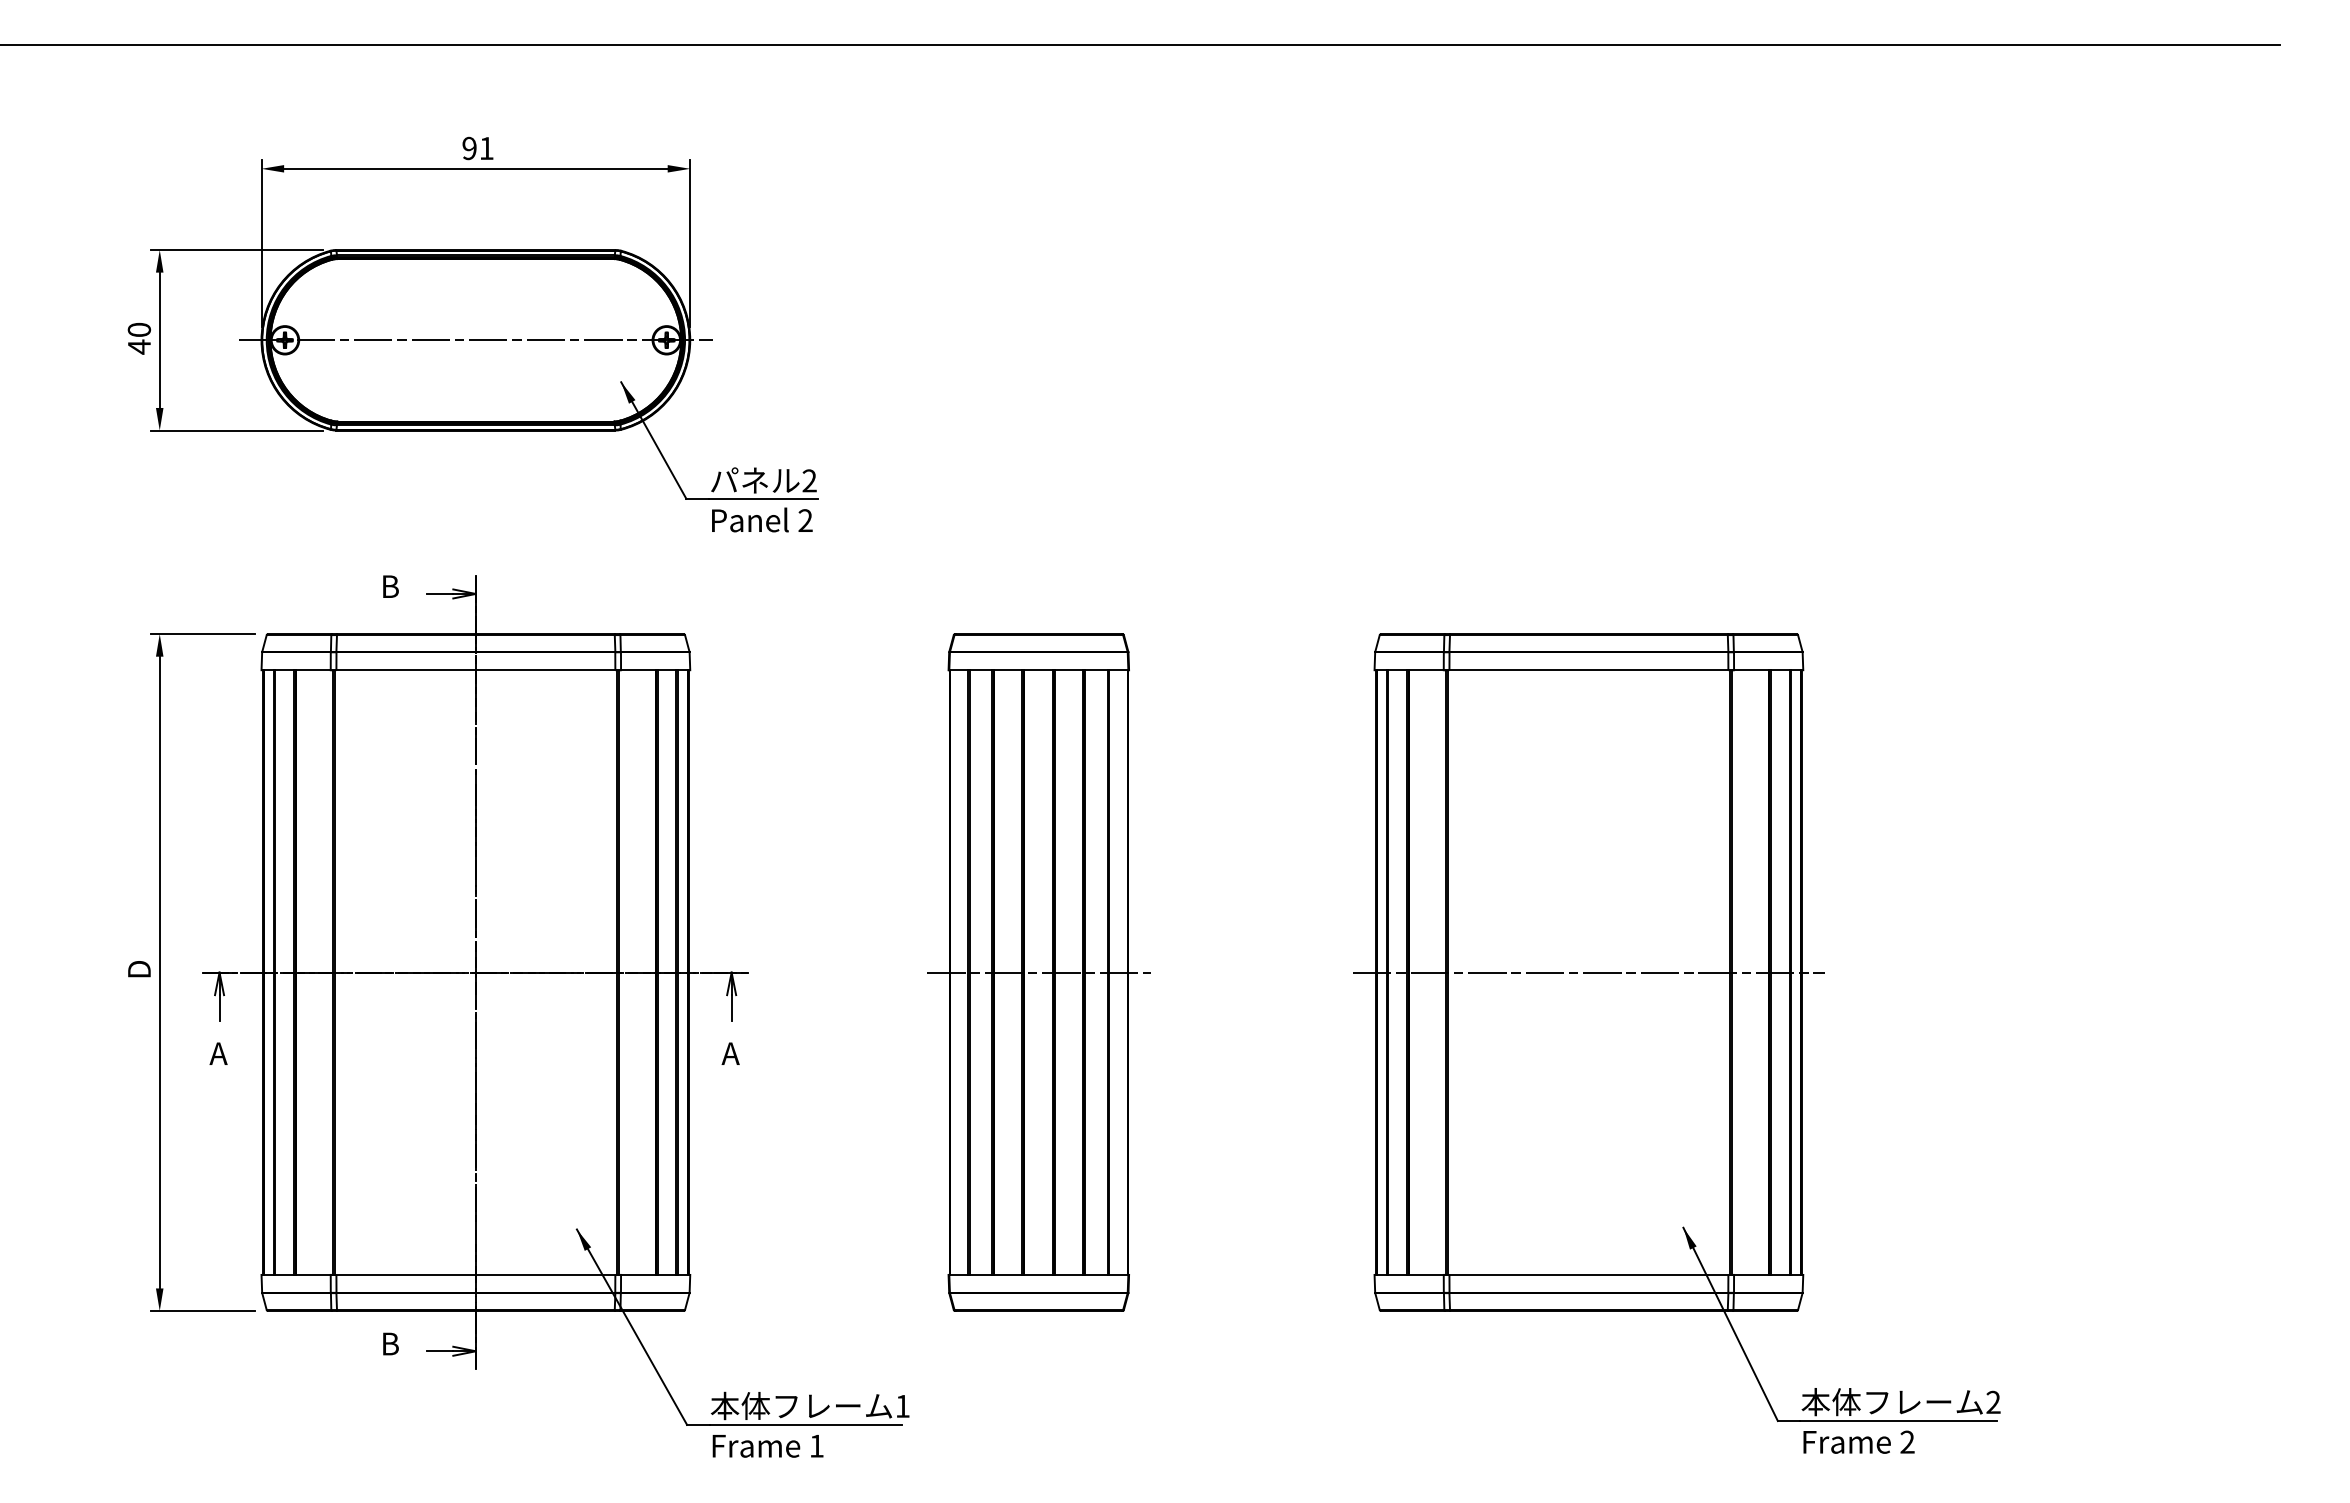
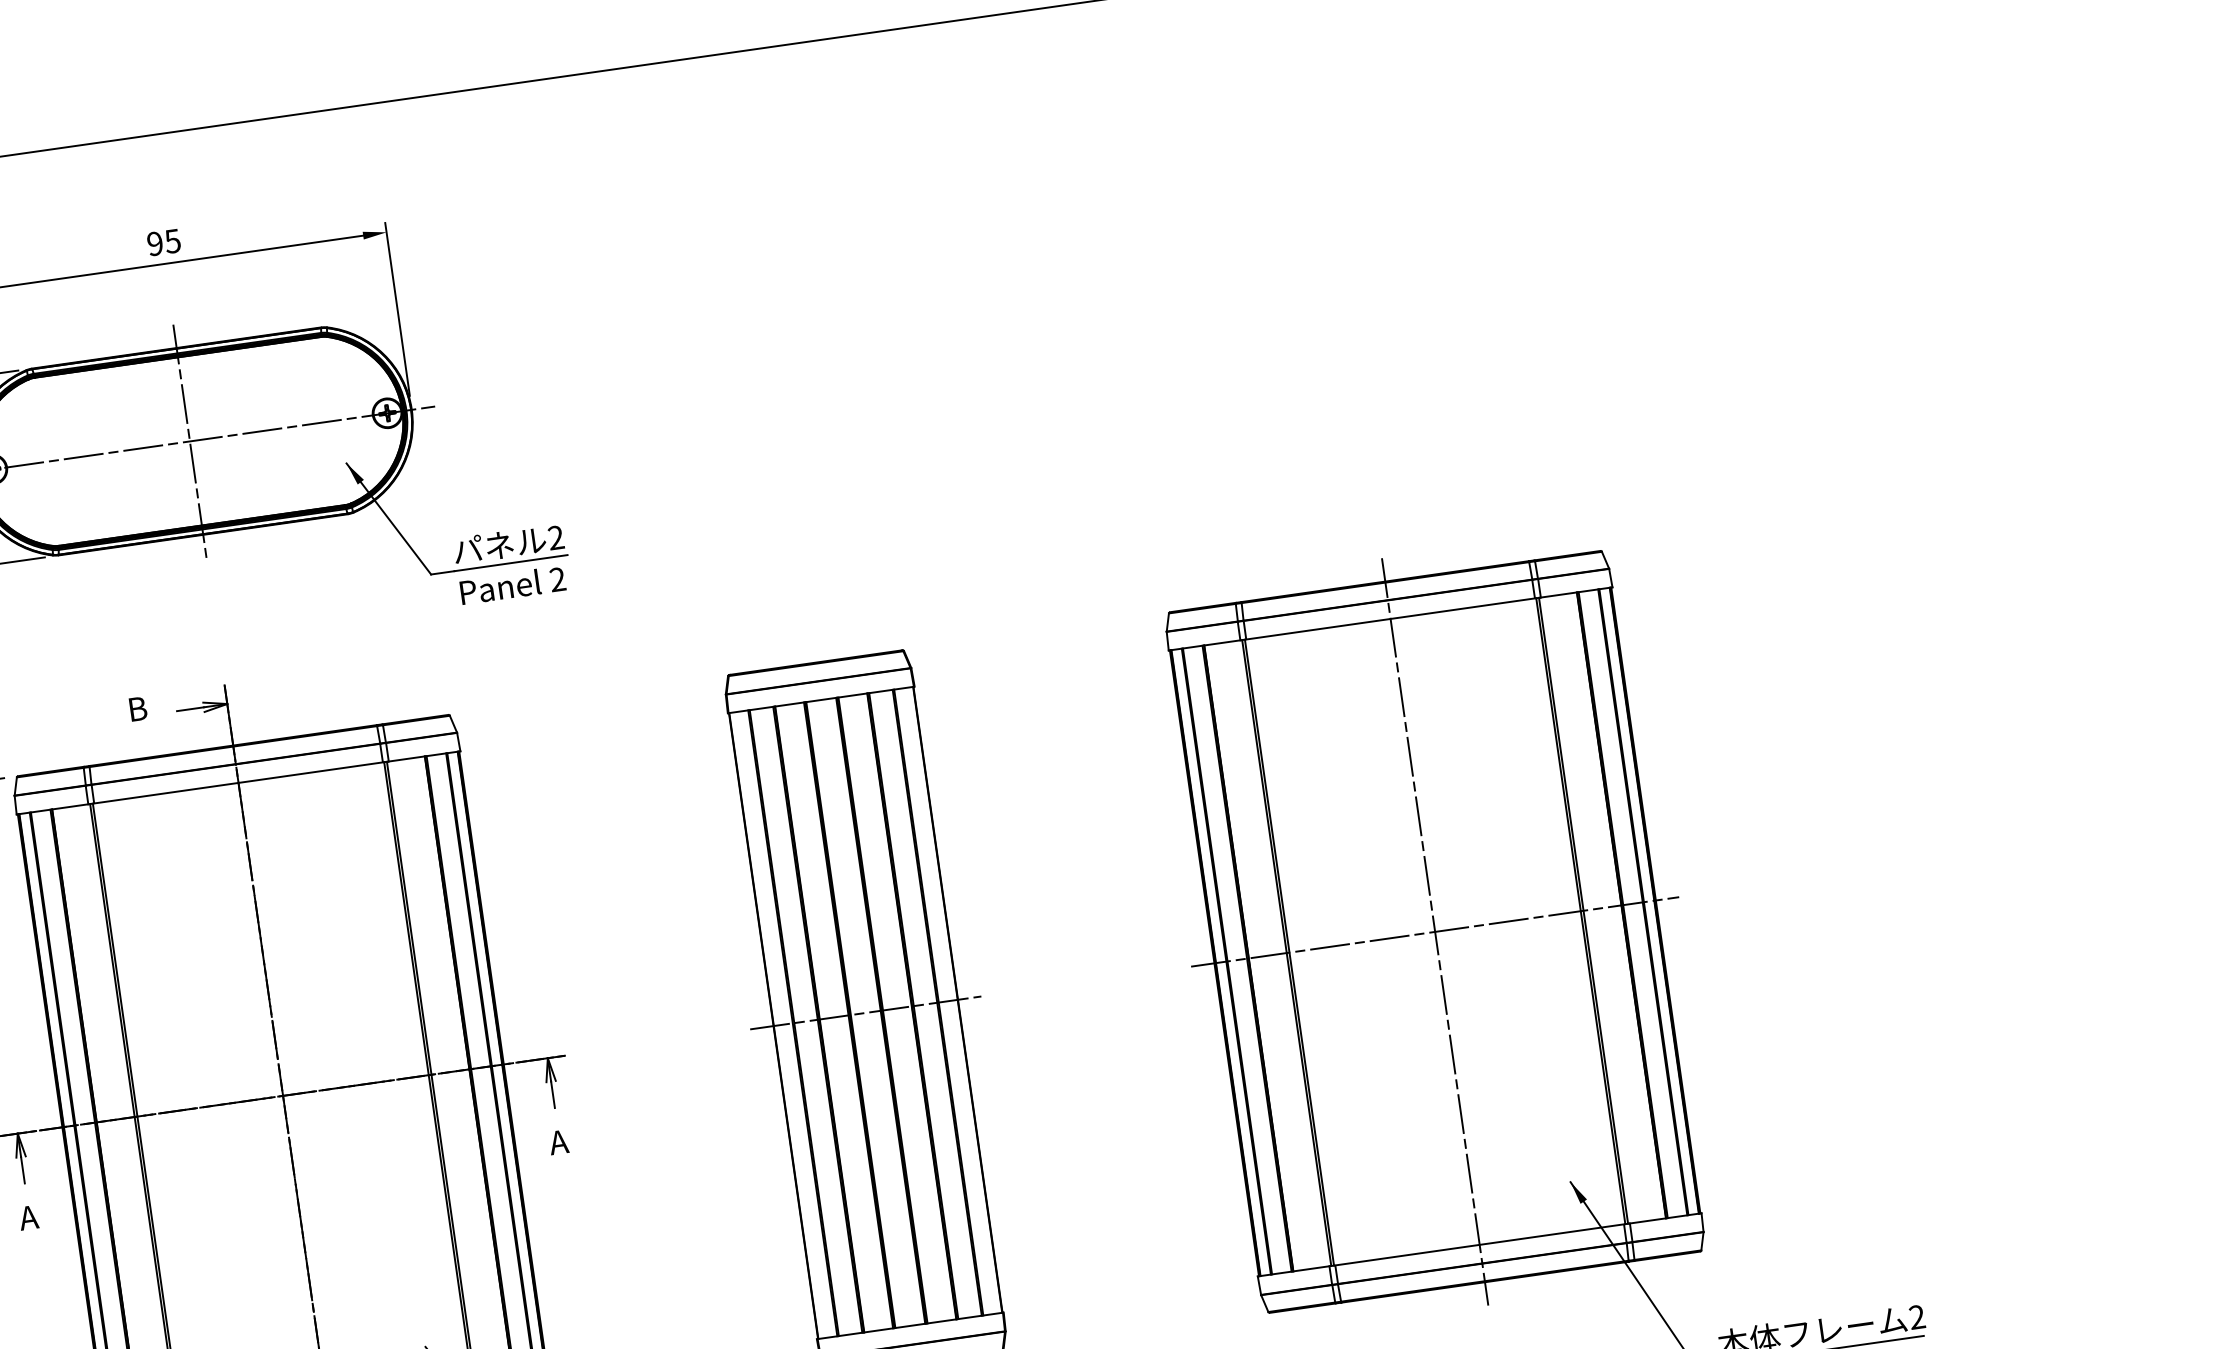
text: (486, 148) -> (172, 241), 91 -> 95
line: (475, 340) -> (189, 441), added
line: (1588, 972) -> (1434, 931), added

